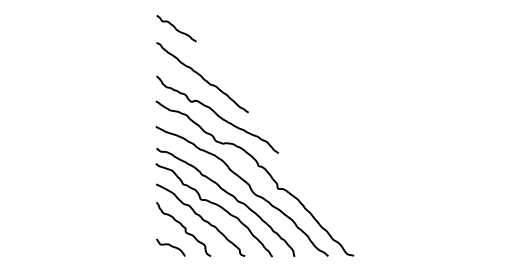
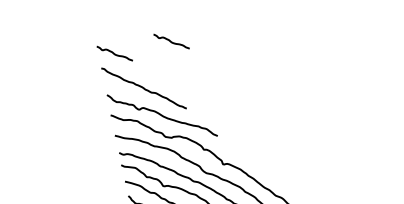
curve: (247, 28) -> (171, 41), added

